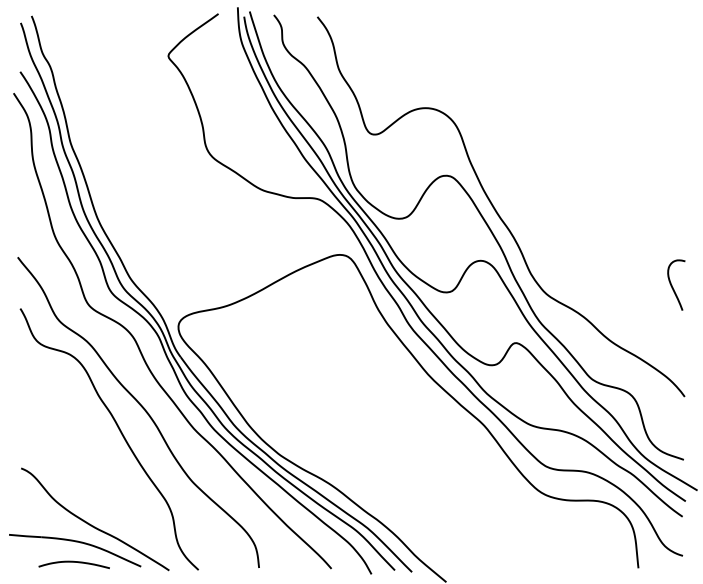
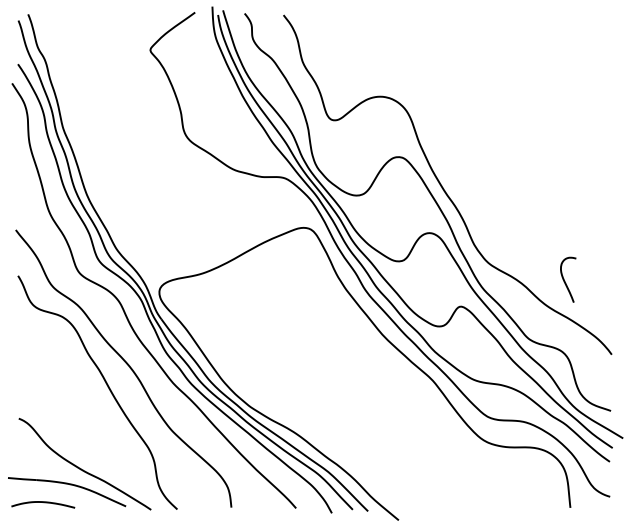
curve: (673, 286) -> (565, 281), moved
curve: (75, 563) -> (44, 503), moved

